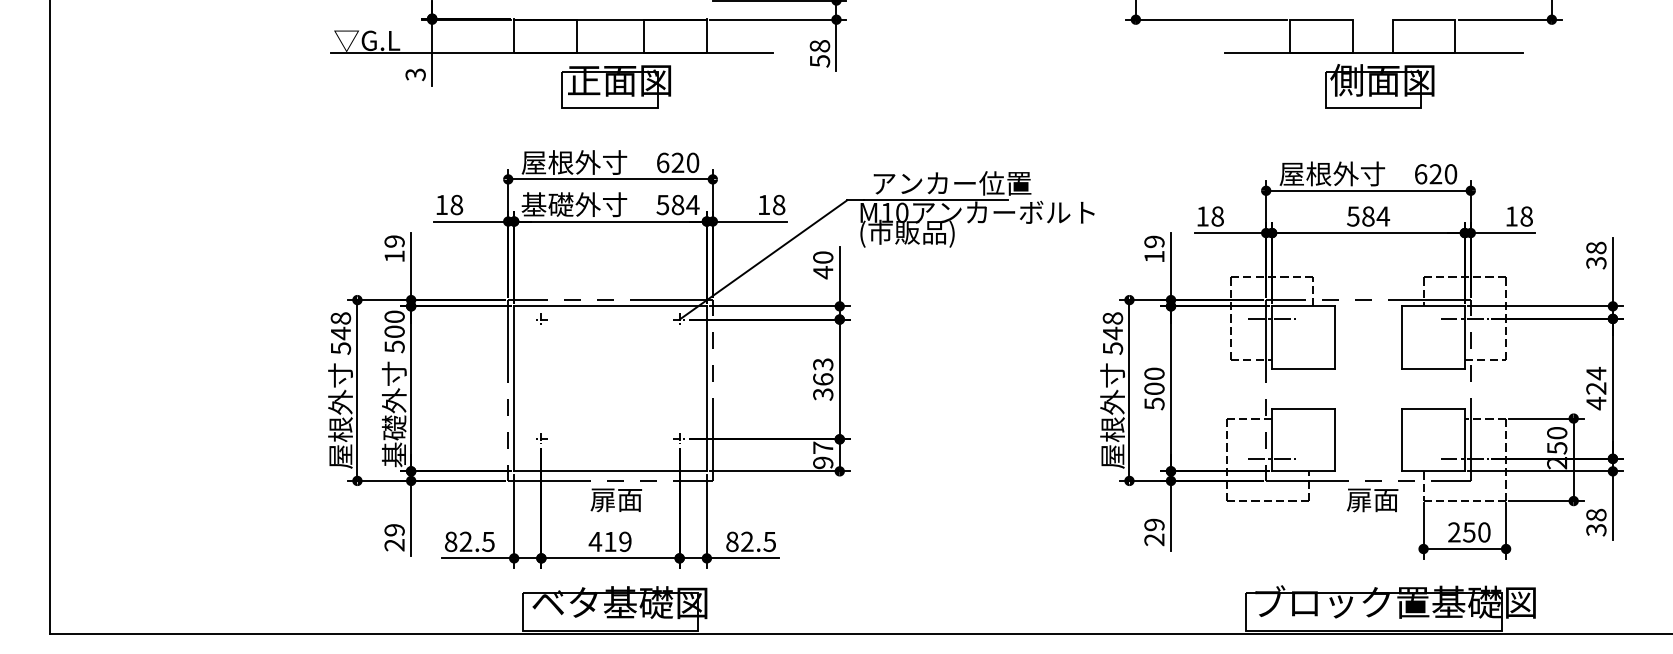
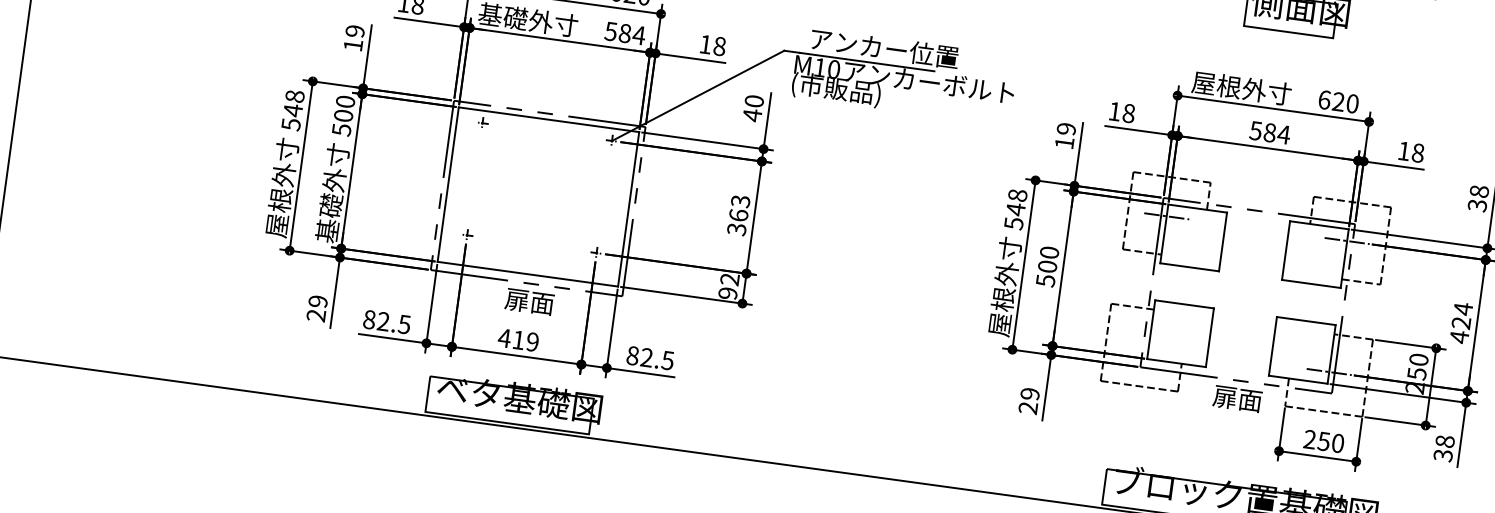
text: (823, 447) -> (730, 279), 97 -> 92
line: (1272, 458) -> (1149, 347), removed

